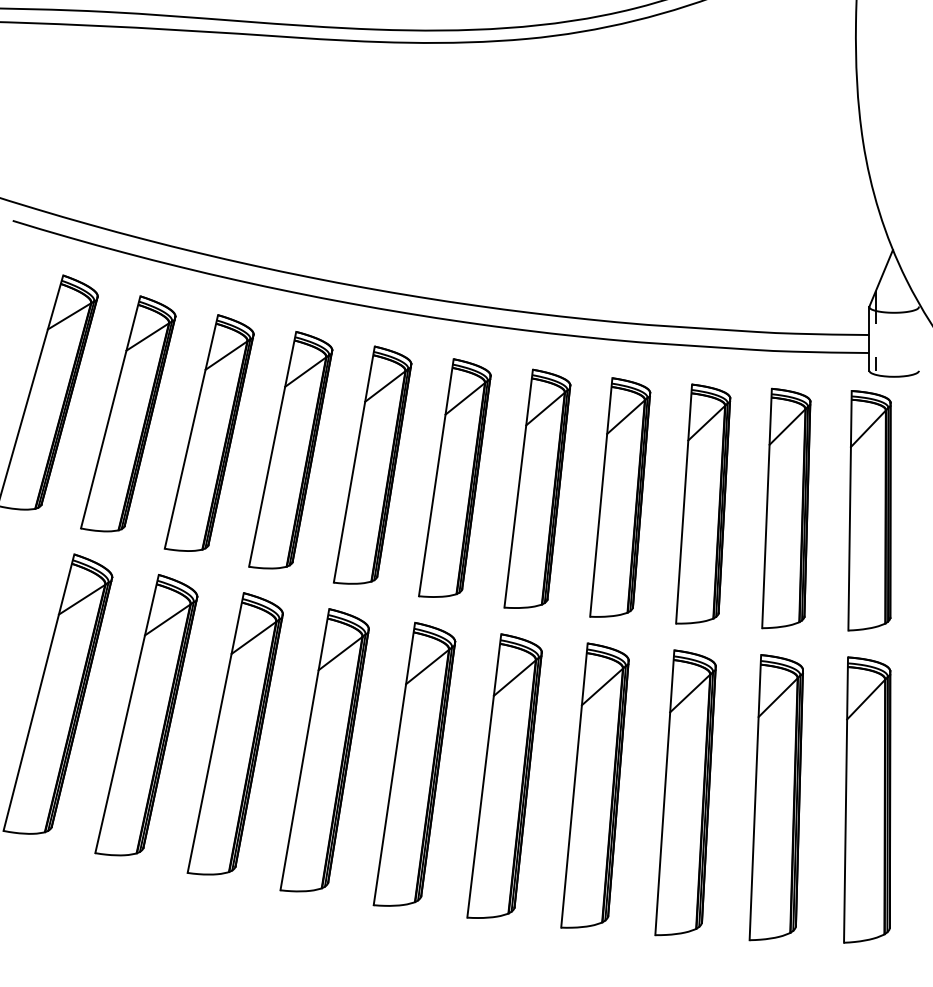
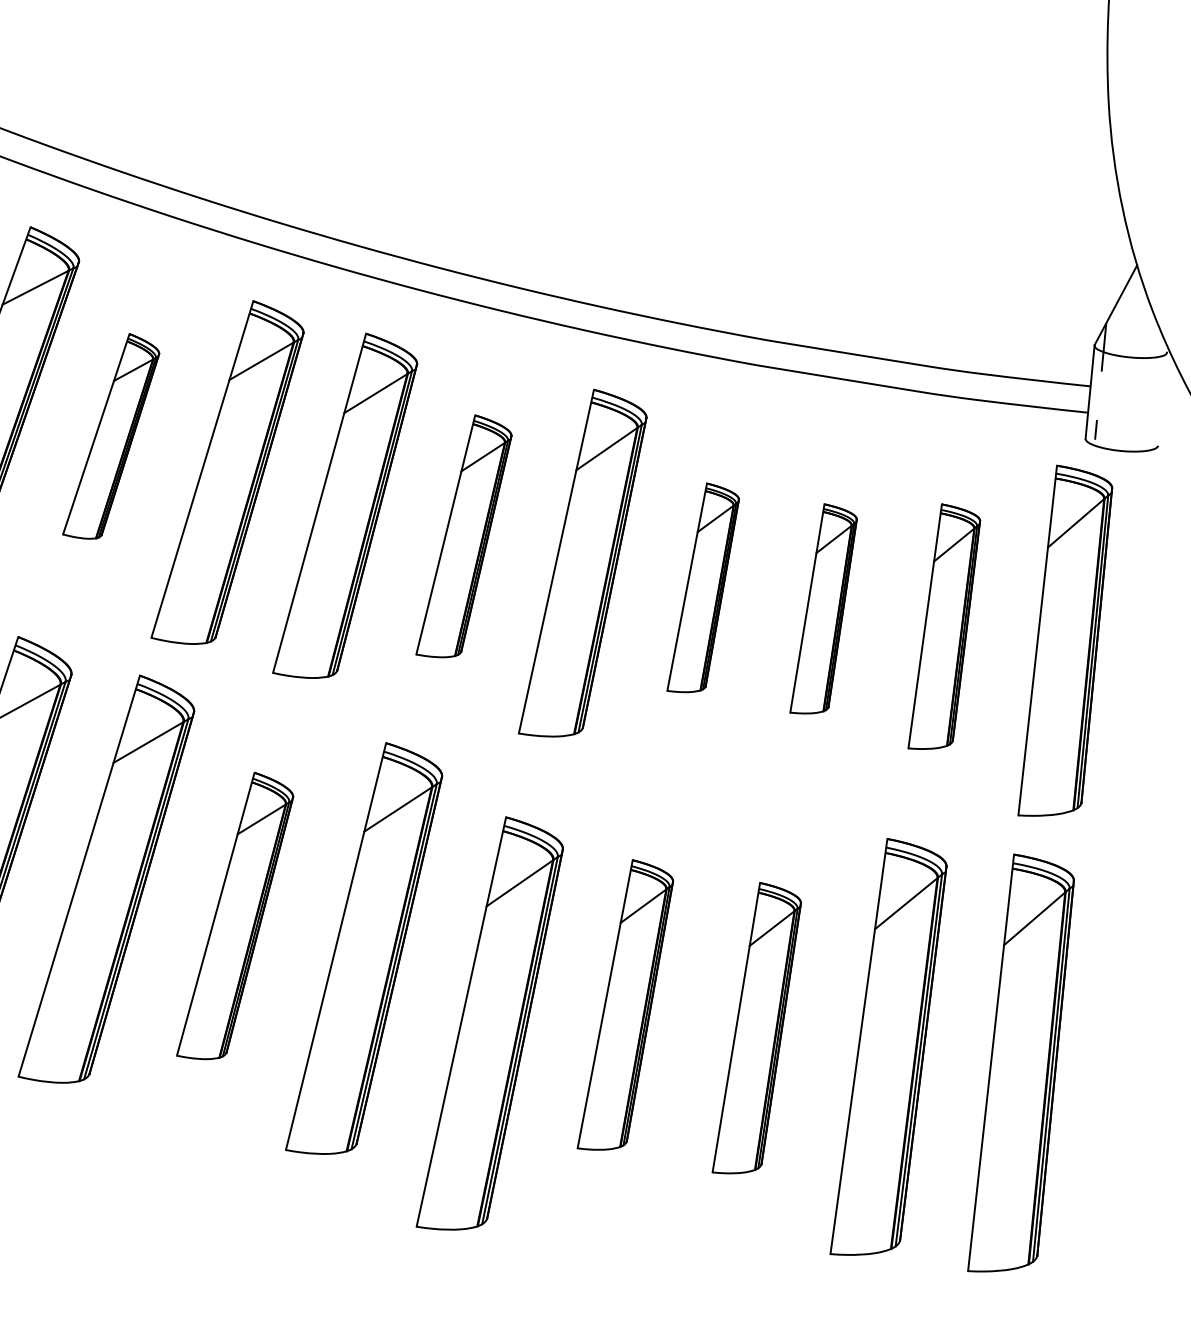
part: (208, 432) -> (110, 435), size x0.6
part: (454, 477) -> (464, 536), size x0.7
part: (620, 497) -> (704, 588), size x0.6
part: (703, 503) -> (824, 609), size x0.6
part: (786, 508) -> (945, 628), size x0.7
part: (324, 750) -> (235, 916), size x0.7
part: (504, 775) -> (491, 1024), moved
part: (594, 785) -> (625, 1006), size x0.7
part: (685, 792) -> (757, 1029), size x0.7

